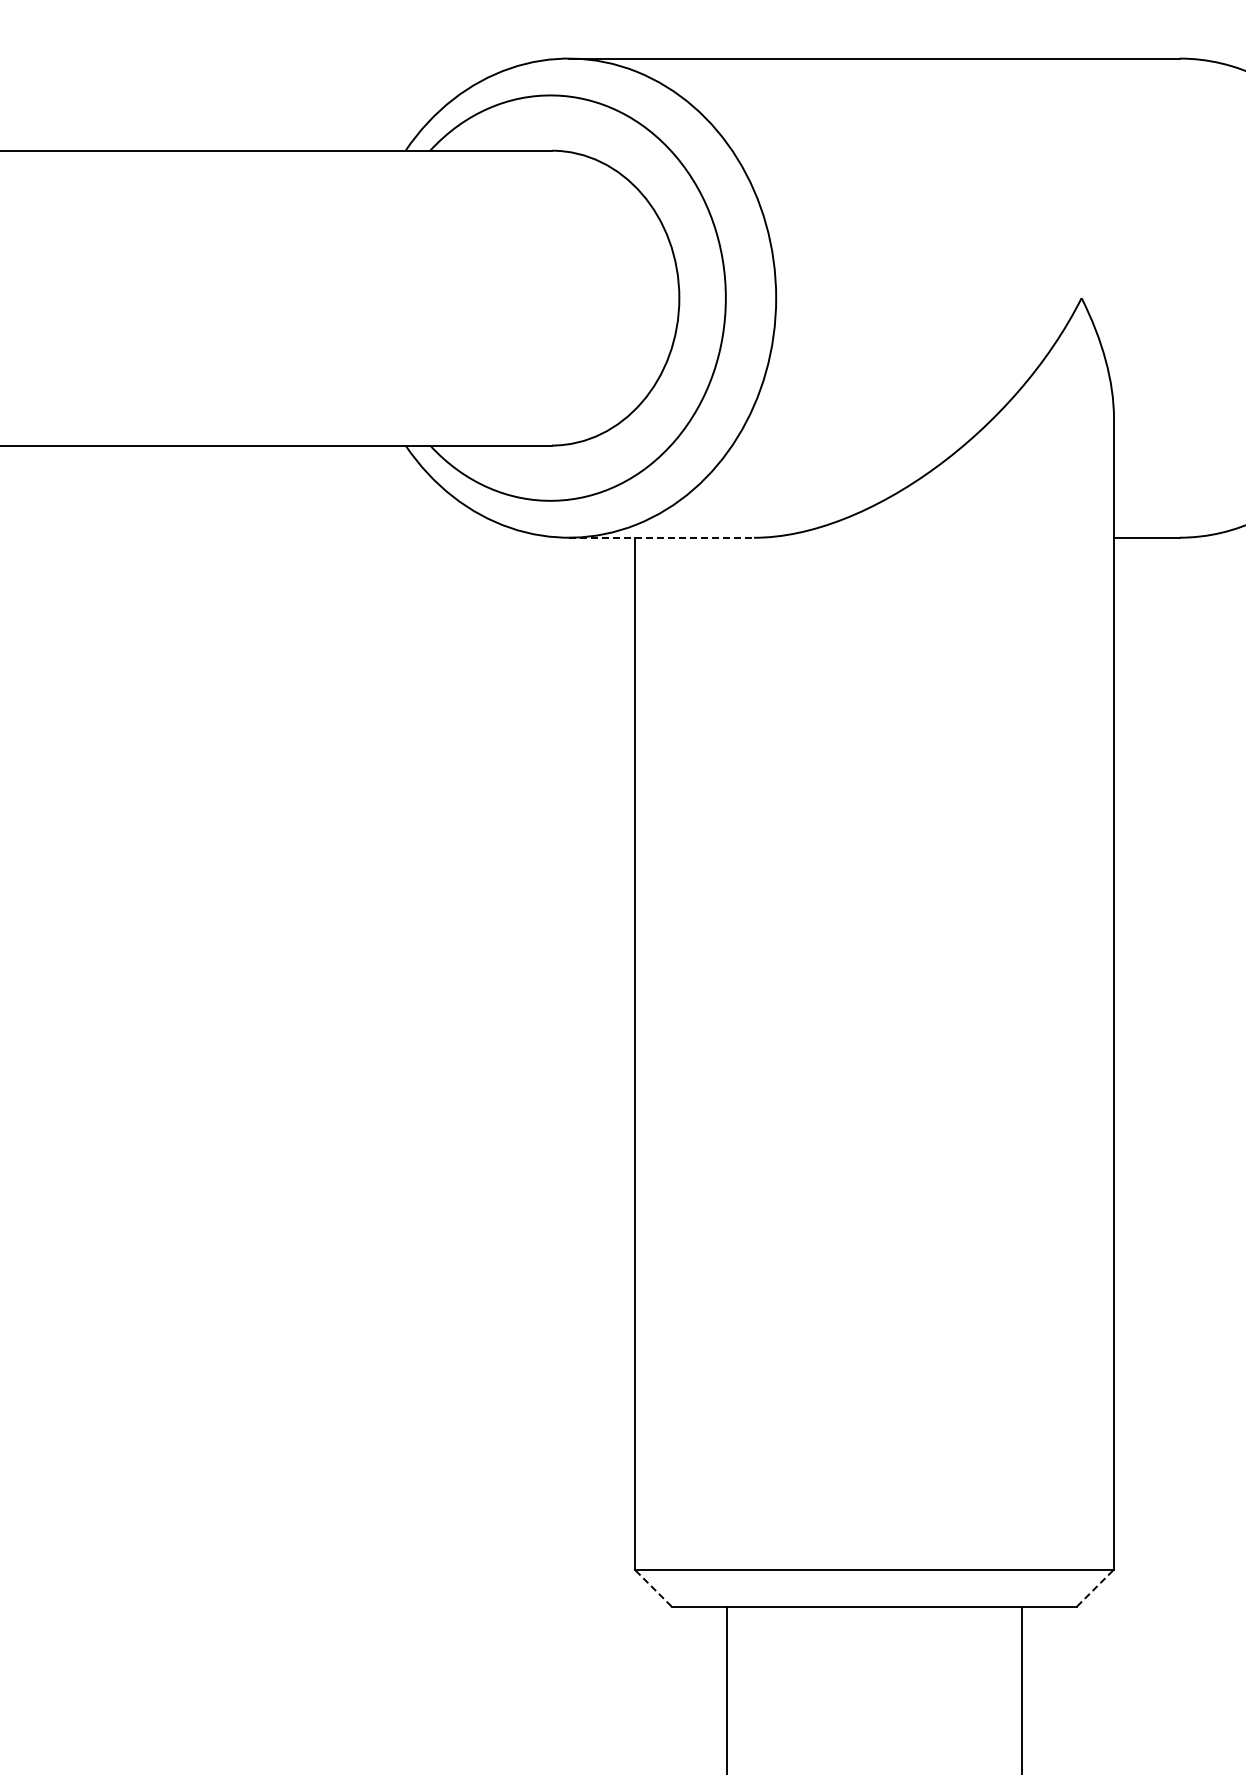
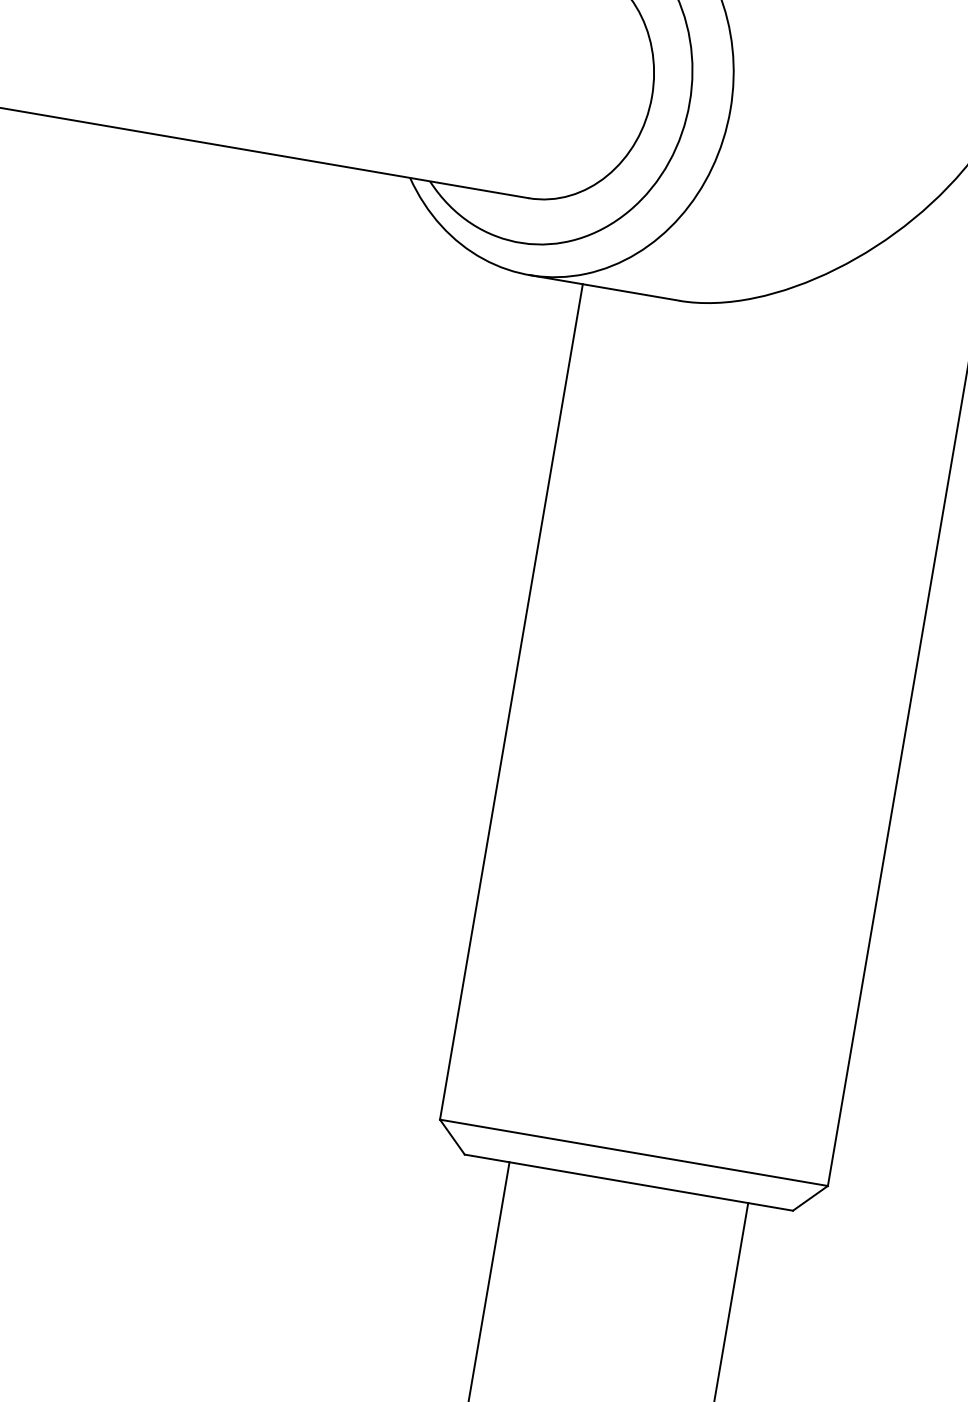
line: (661, 537) -> (604, 287), dashed -> solid
line: (652, 1587) -> (451, 1136), dashed -> solid
line: (1095, 1587) -> (810, 1197), dashed -> solid

